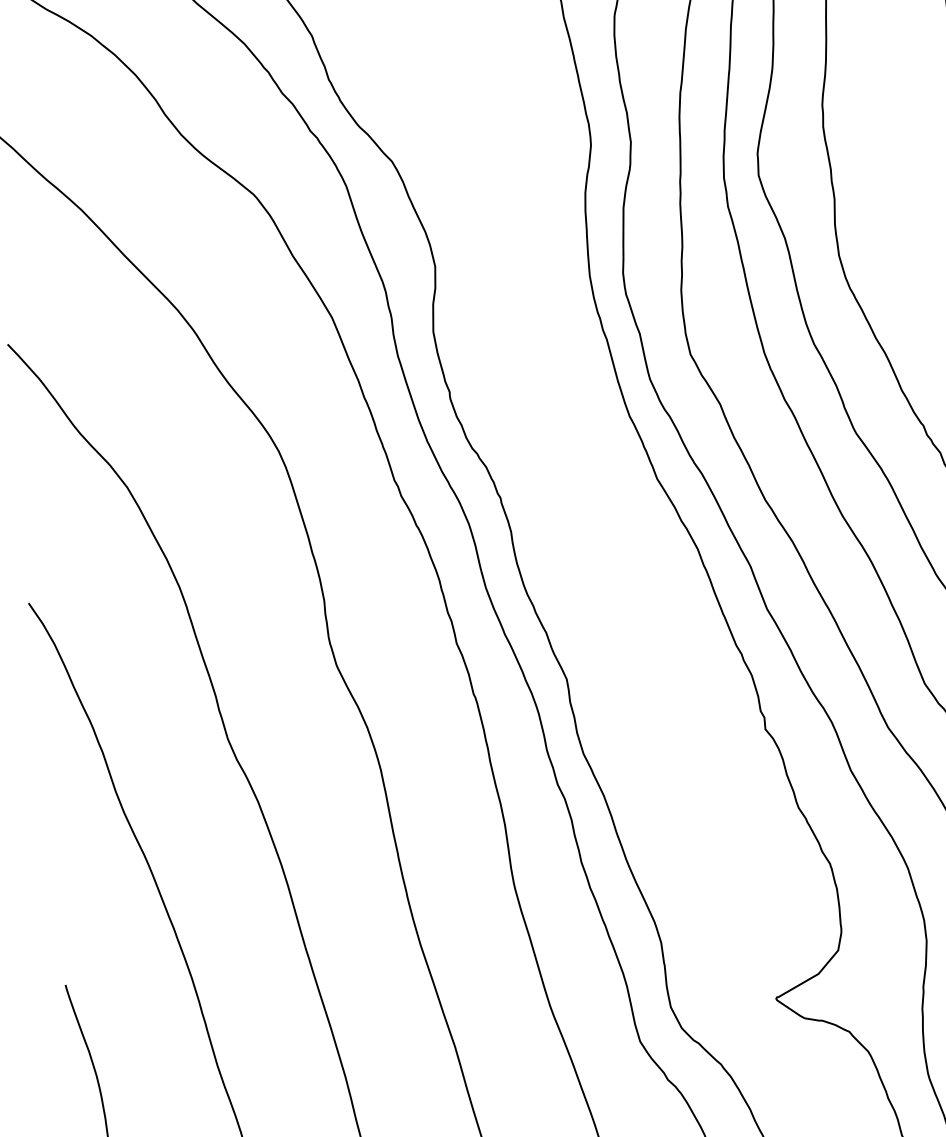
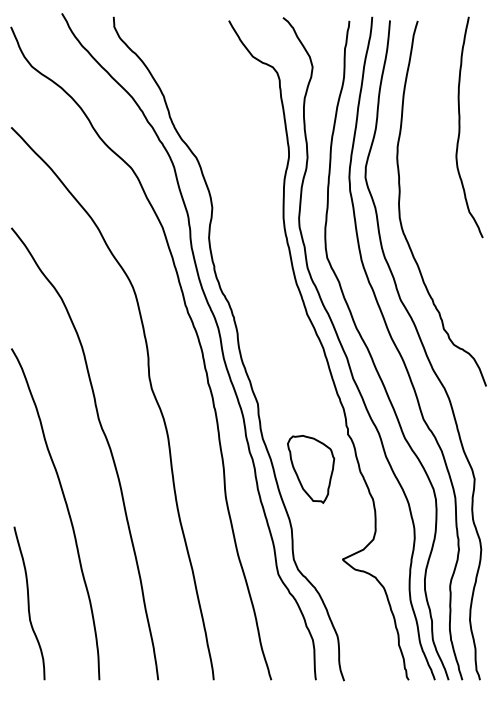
part: (693, 810) -> (311, 469), added

